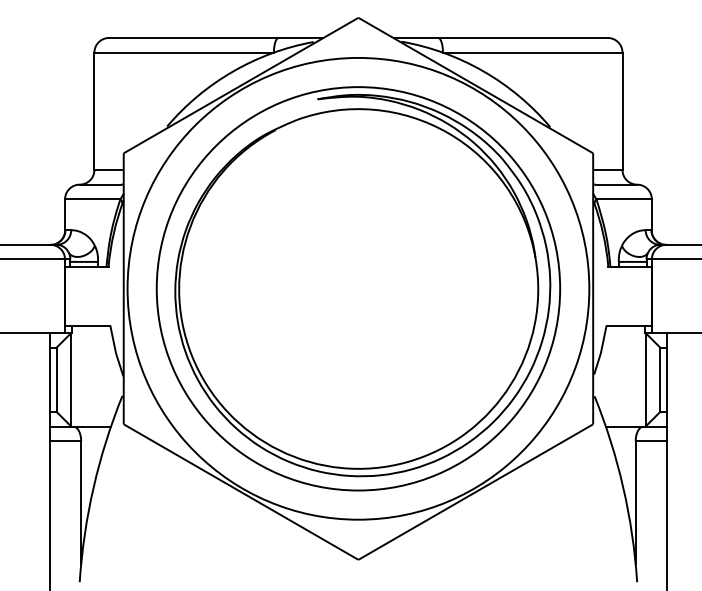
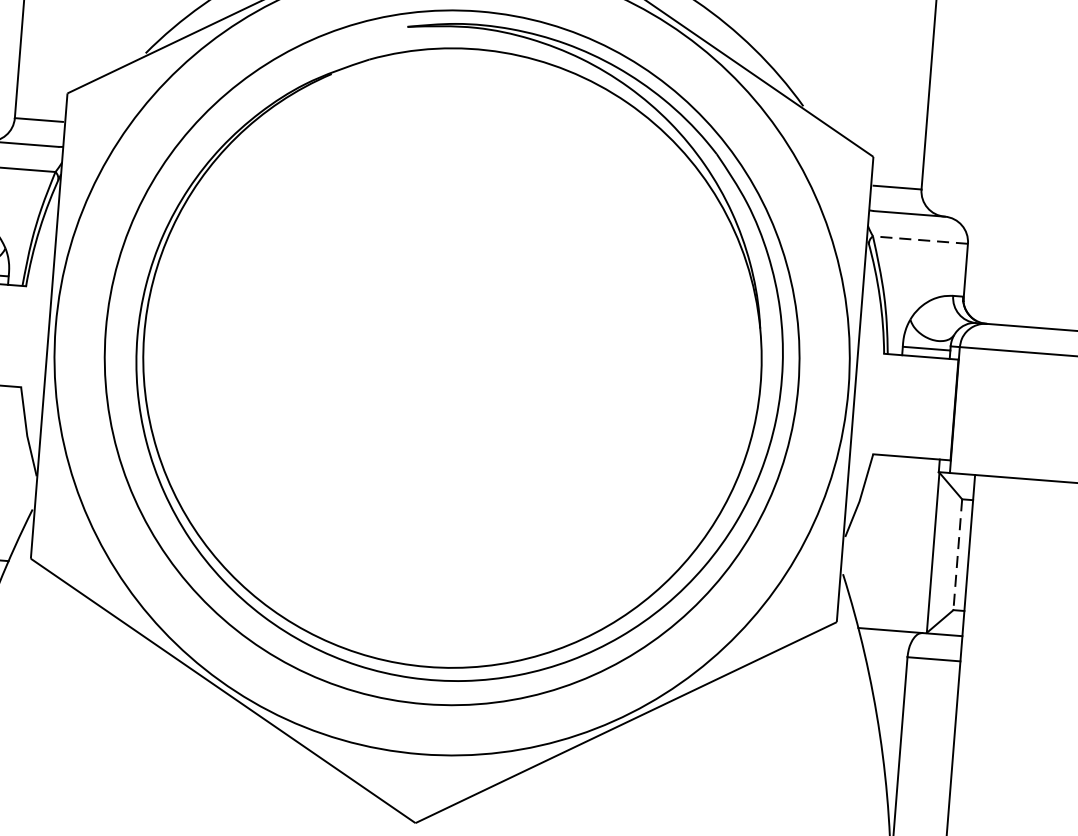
line: (624, 199) -> (920, 240), solid -> dashed
line: (660, 380) -> (958, 556), solid -> dashed

